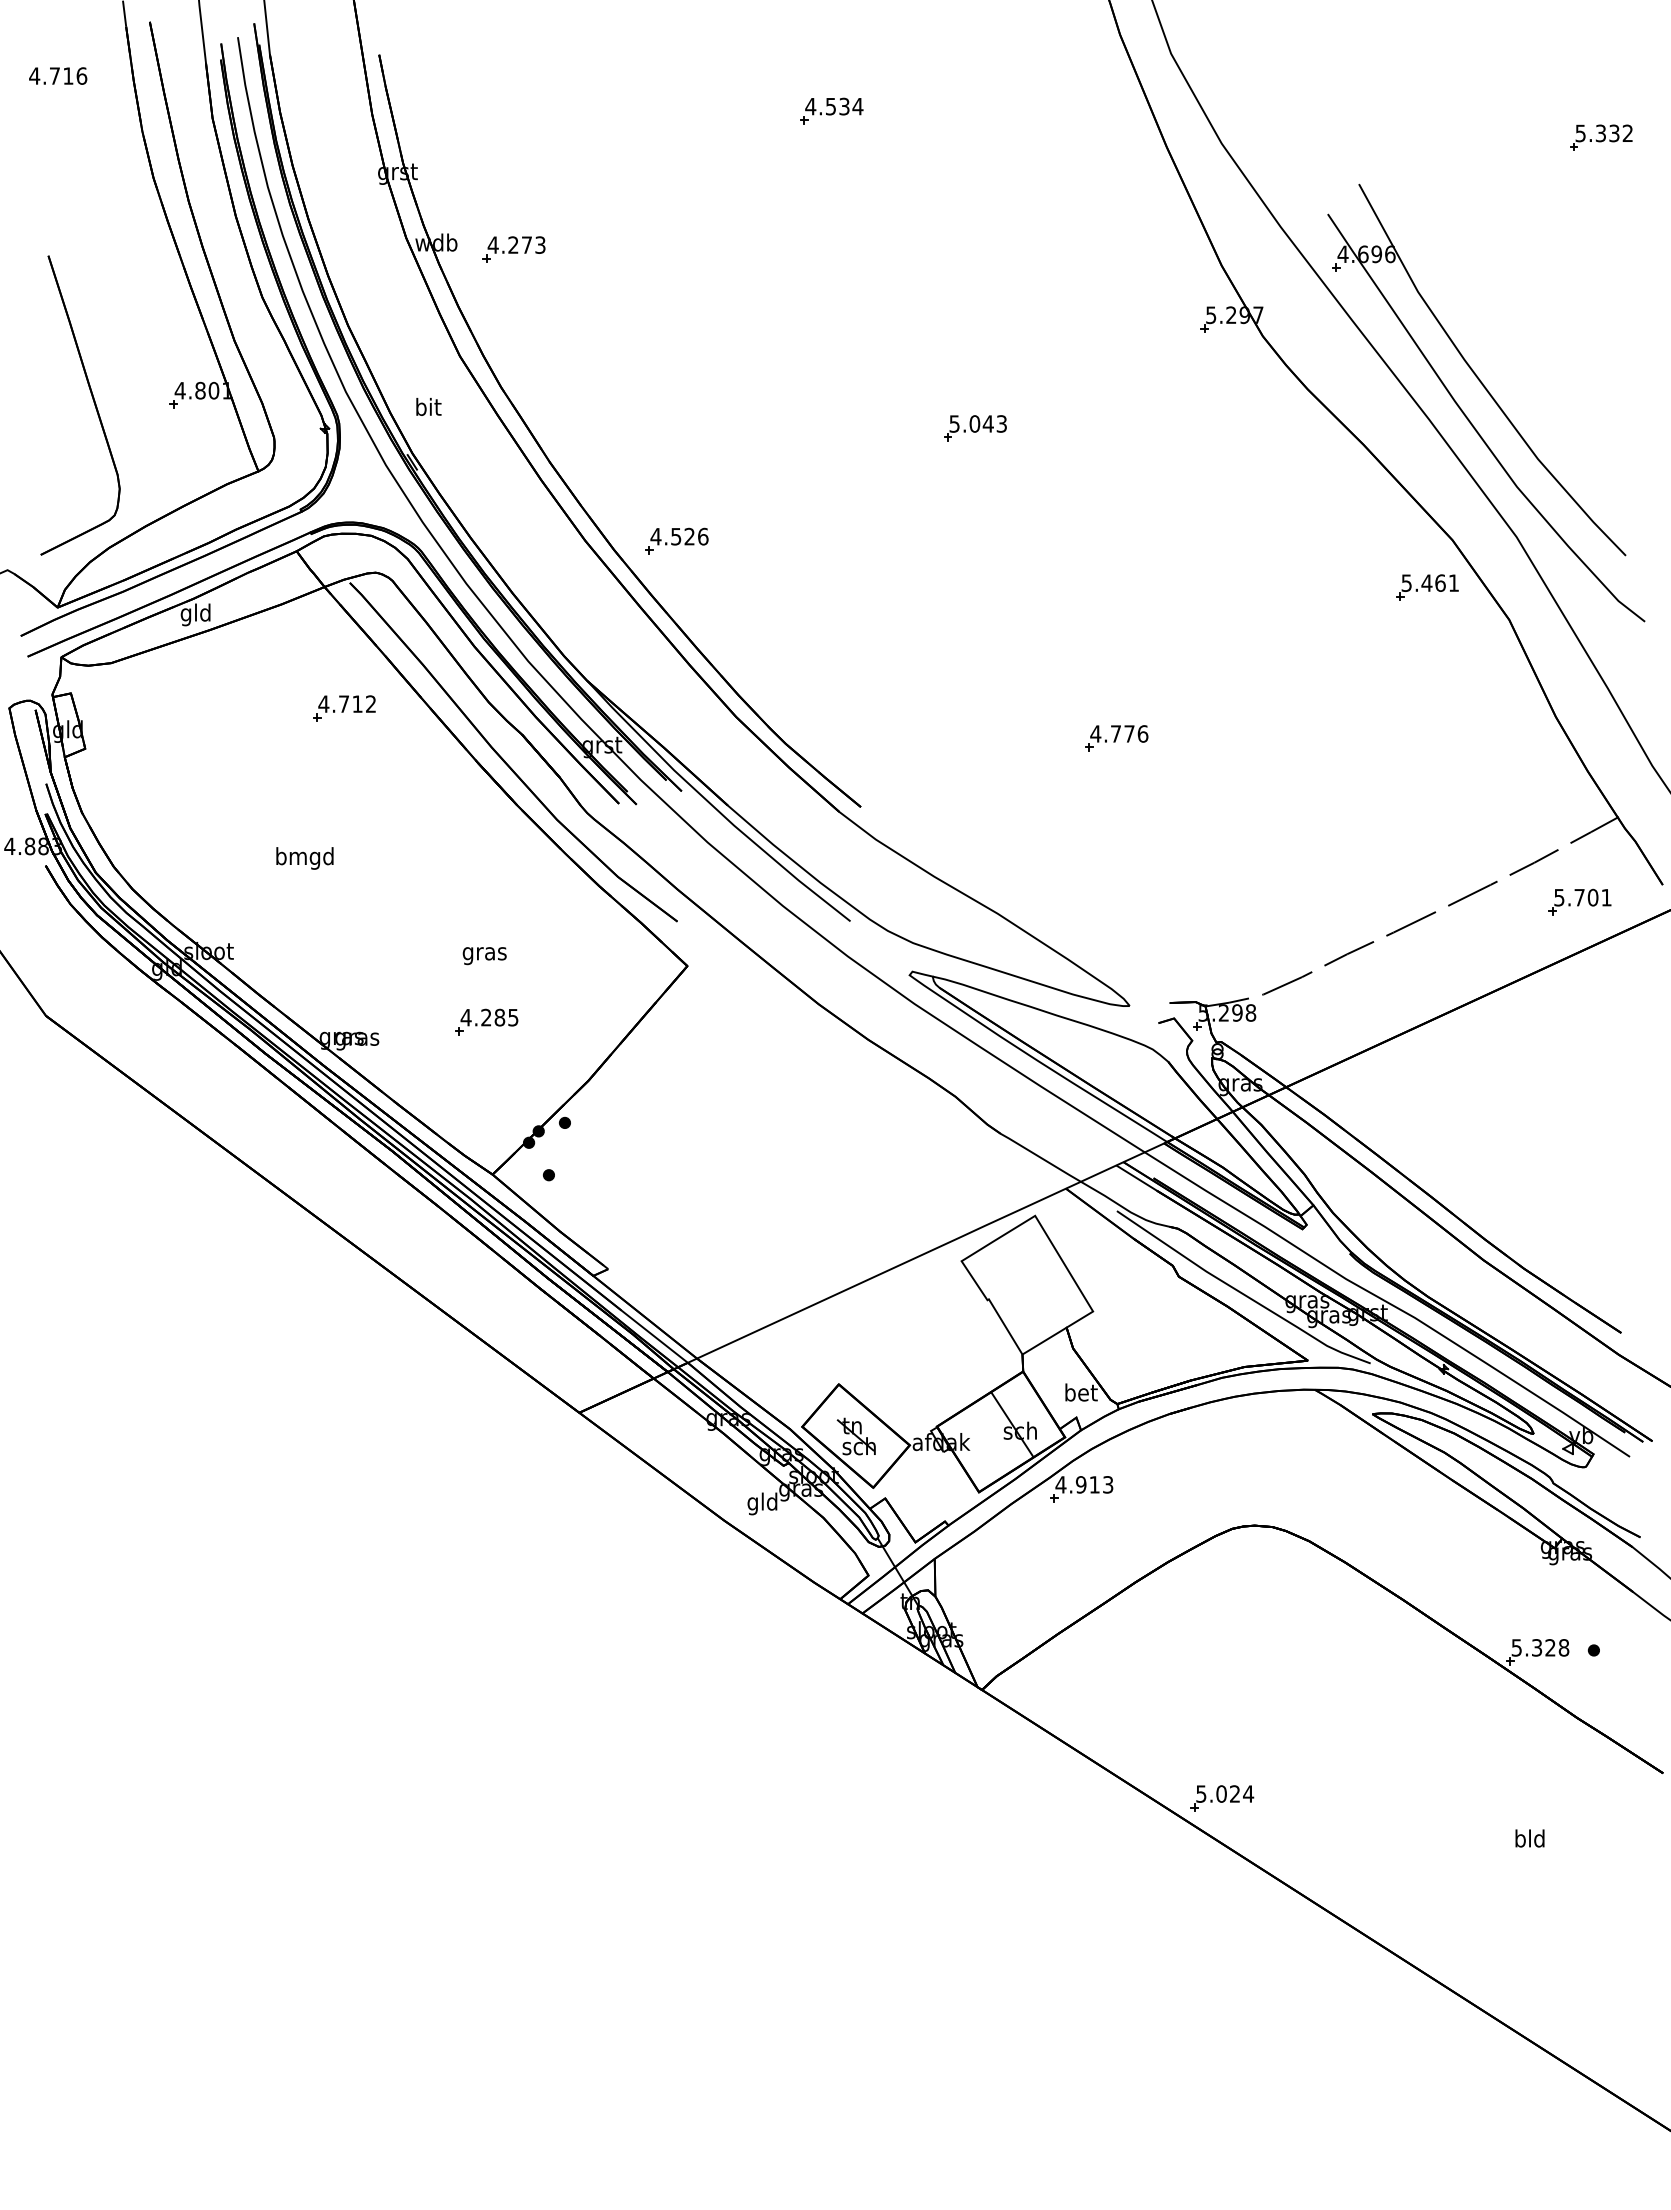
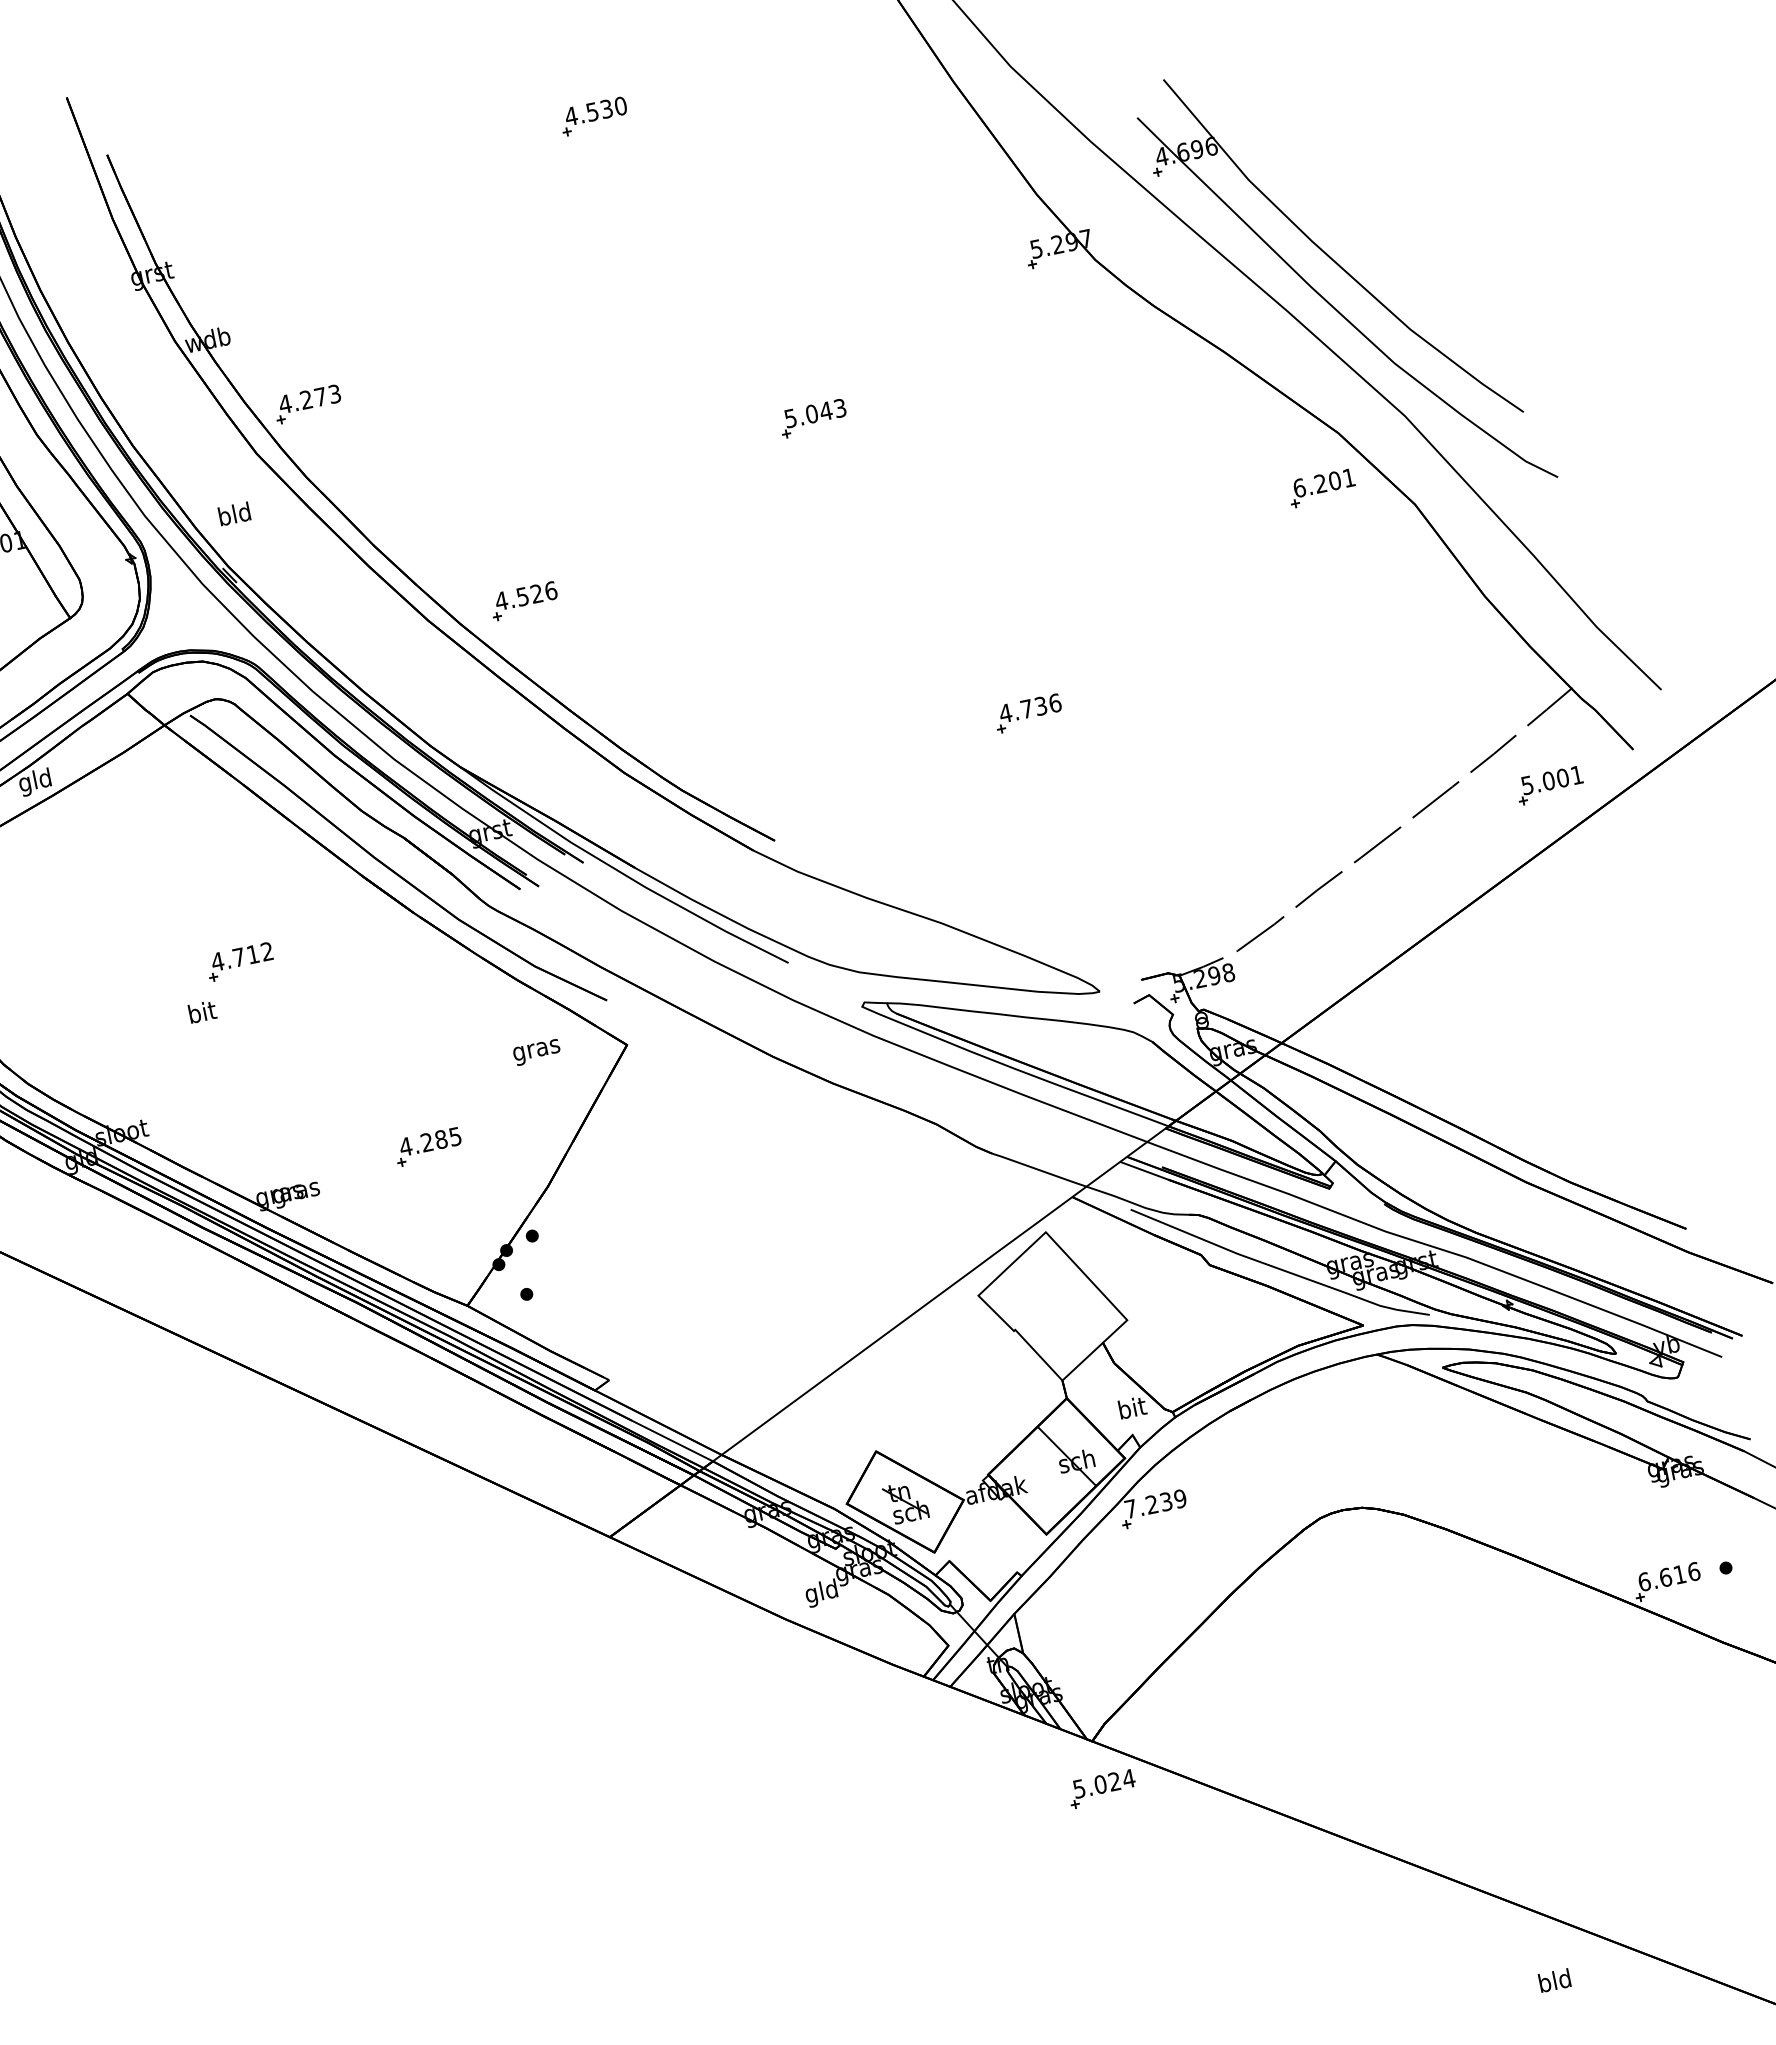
text: (857, 106) -> (620, 106), 4.534 -> 4.530
part: (513, 249) -> (307, 404), moved
text: (427, 406) -> (233, 513), bit -> bld
text: (1423, 582) -> (1316, 483), 5.461 -> 6.201
part: (344, 708) -> (240, 961), moved
text: (1129, 733) -> (1040, 705), 4.776 -> 4.736
text: (304, 858) -> (201, 1014), bmgd -> bit
text: (1579, 897) -> (1548, 780), 5.701 -> 5.001
text: (484, 956) -> (536, 1053), moved
text: (1081, 1392) -> (1132, 1407), bet -> bit
text: (1084, 1484) -> (1155, 1503), 4.913 -> 7.239
text: (1540, 1647) -> (1669, 1576), 5.328 -> 6.616
part: (1222, 1798) -> (1102, 1789), moved
text: (1529, 1838) -> (1554, 1980), moved

